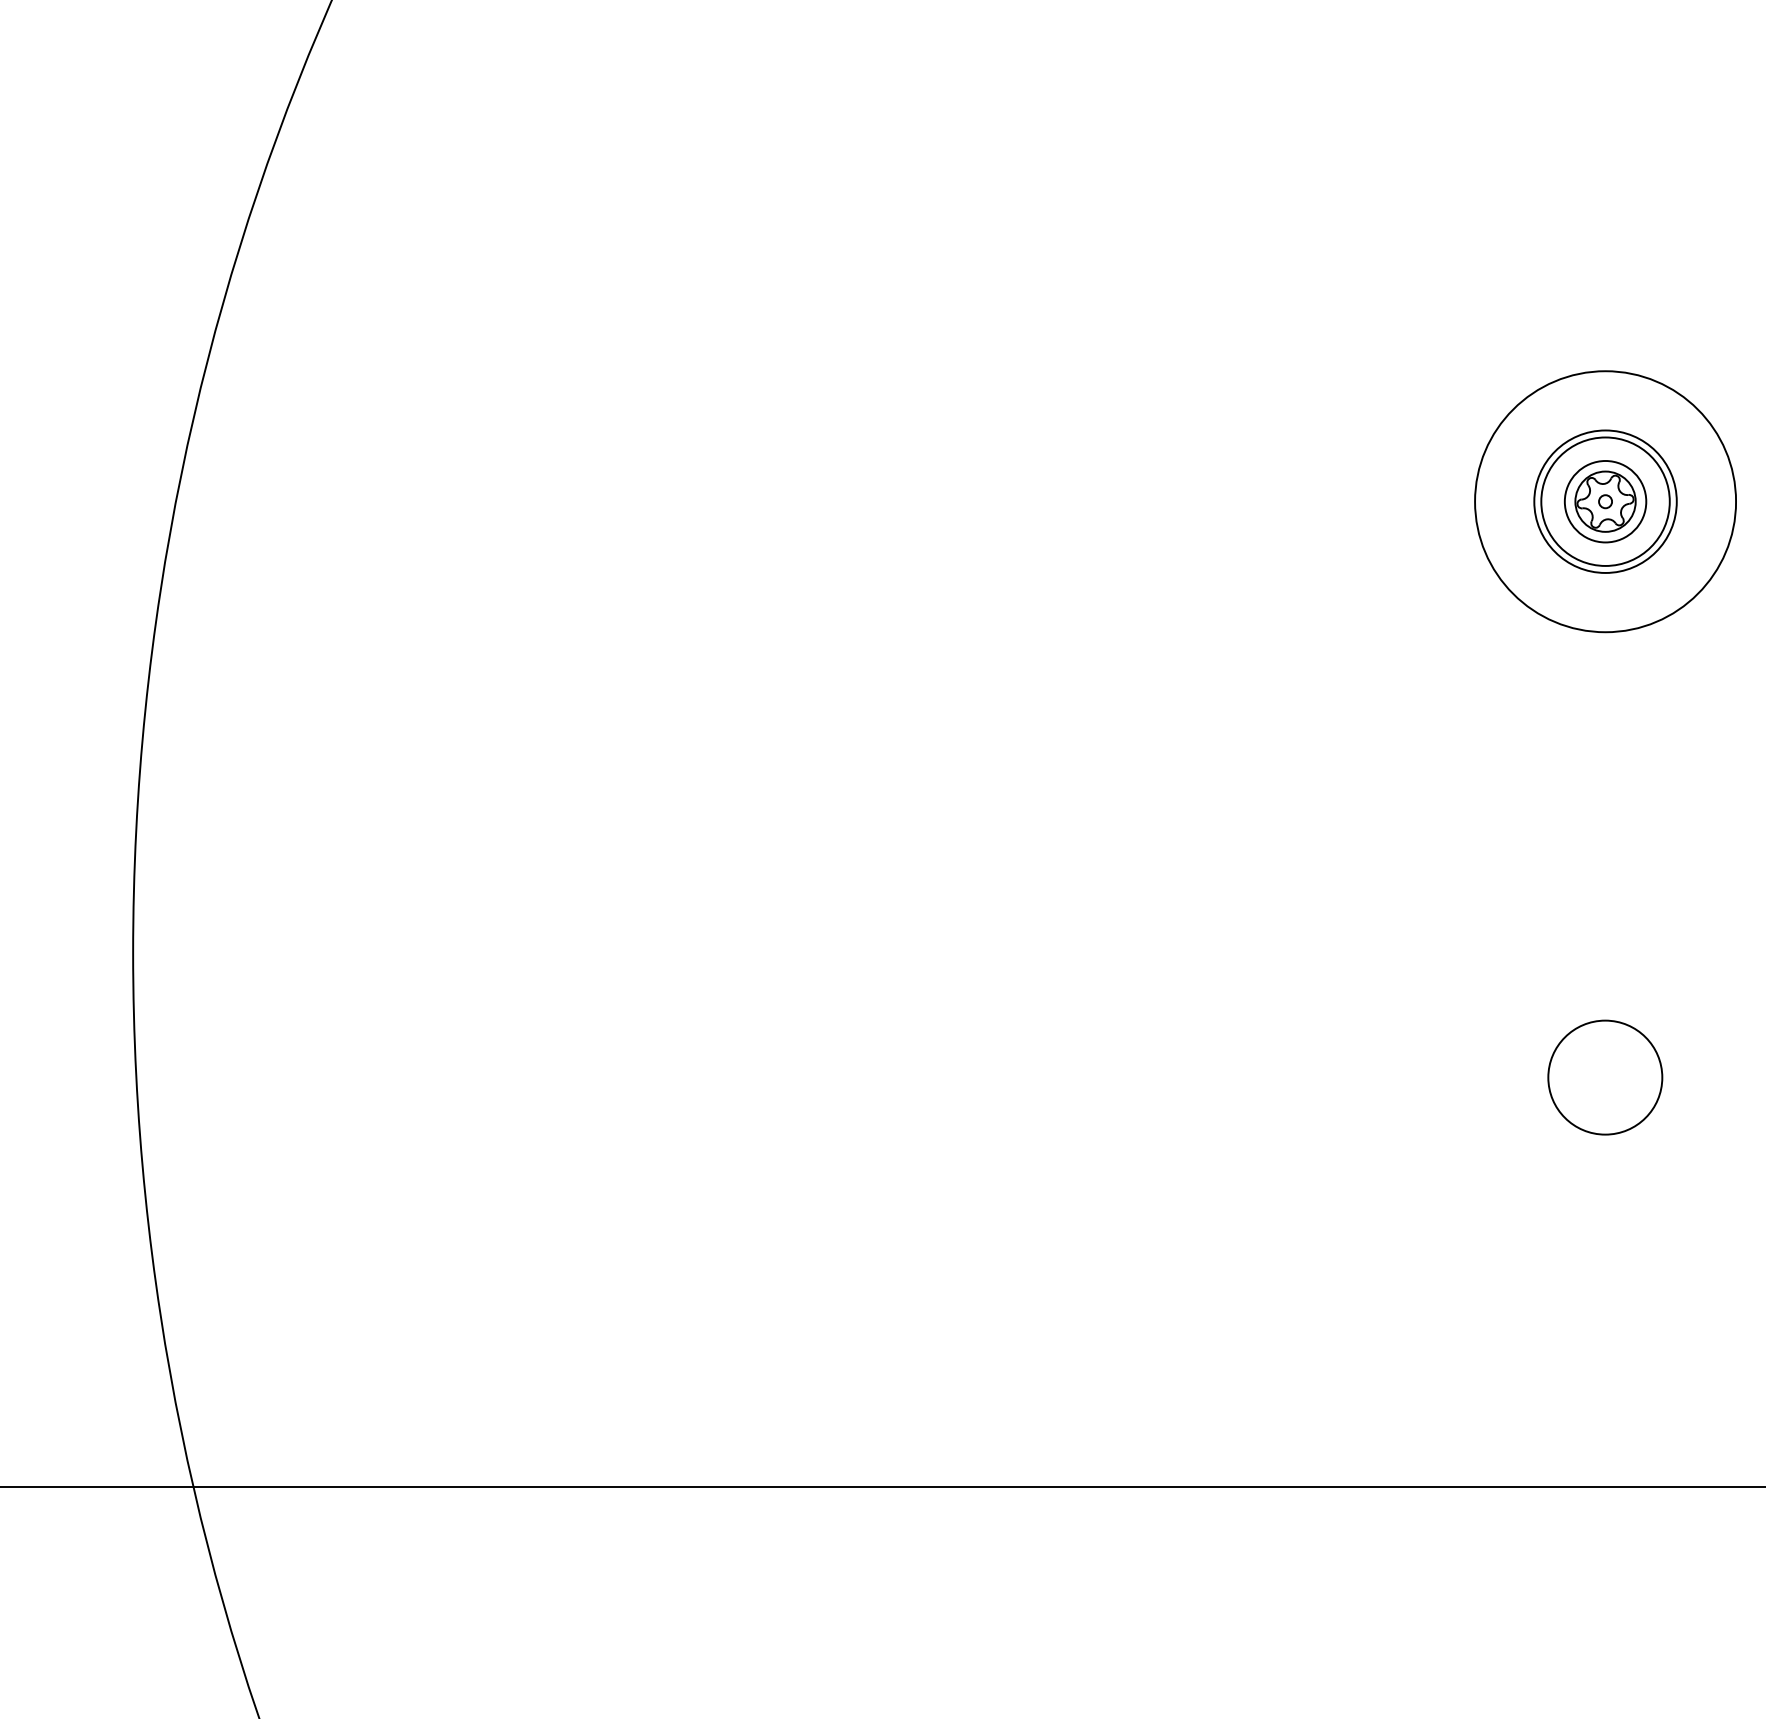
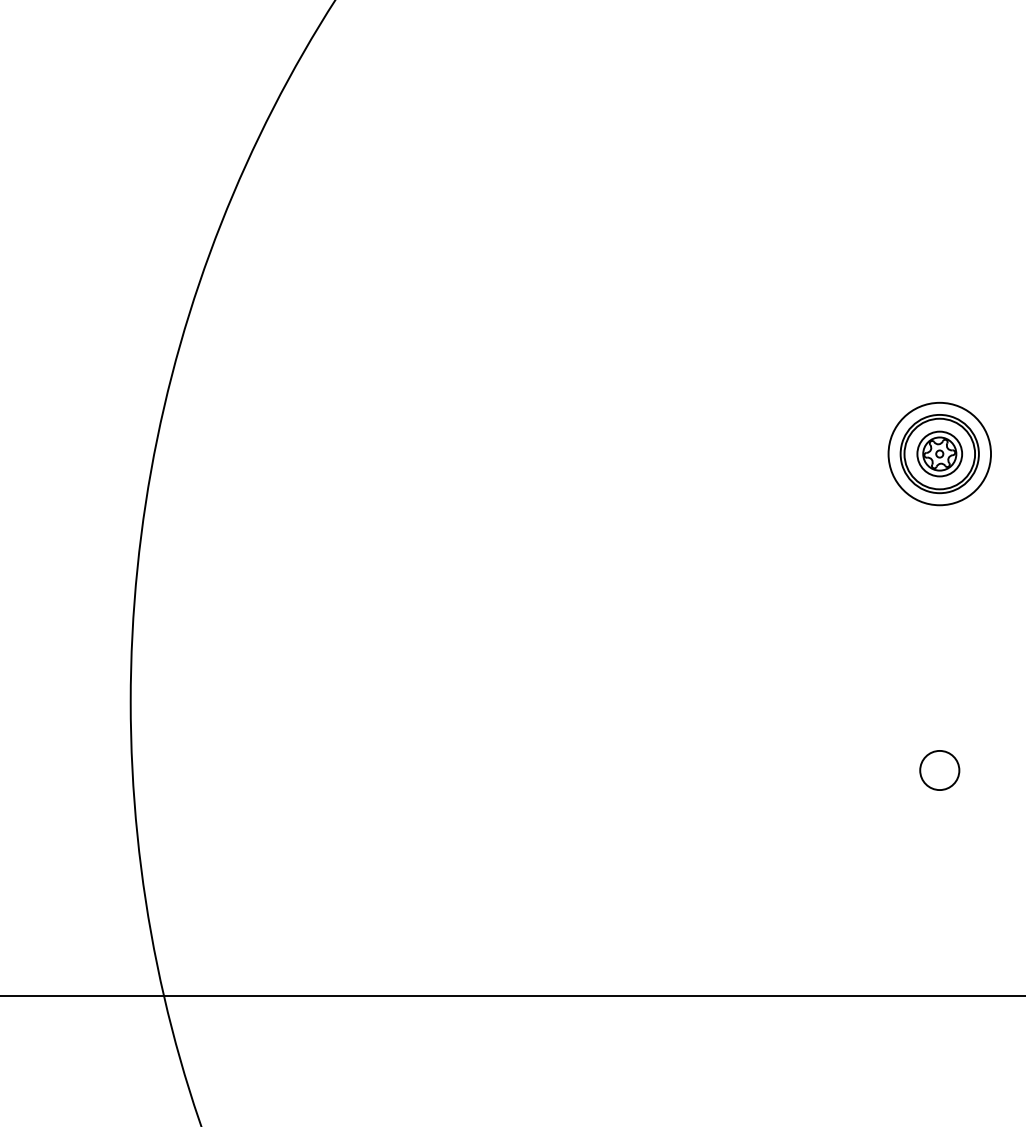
circle: (1605, 500) -> (939, 453), size x0.71
circle: (1605, 1077) -> (939, 770), size x0.62

